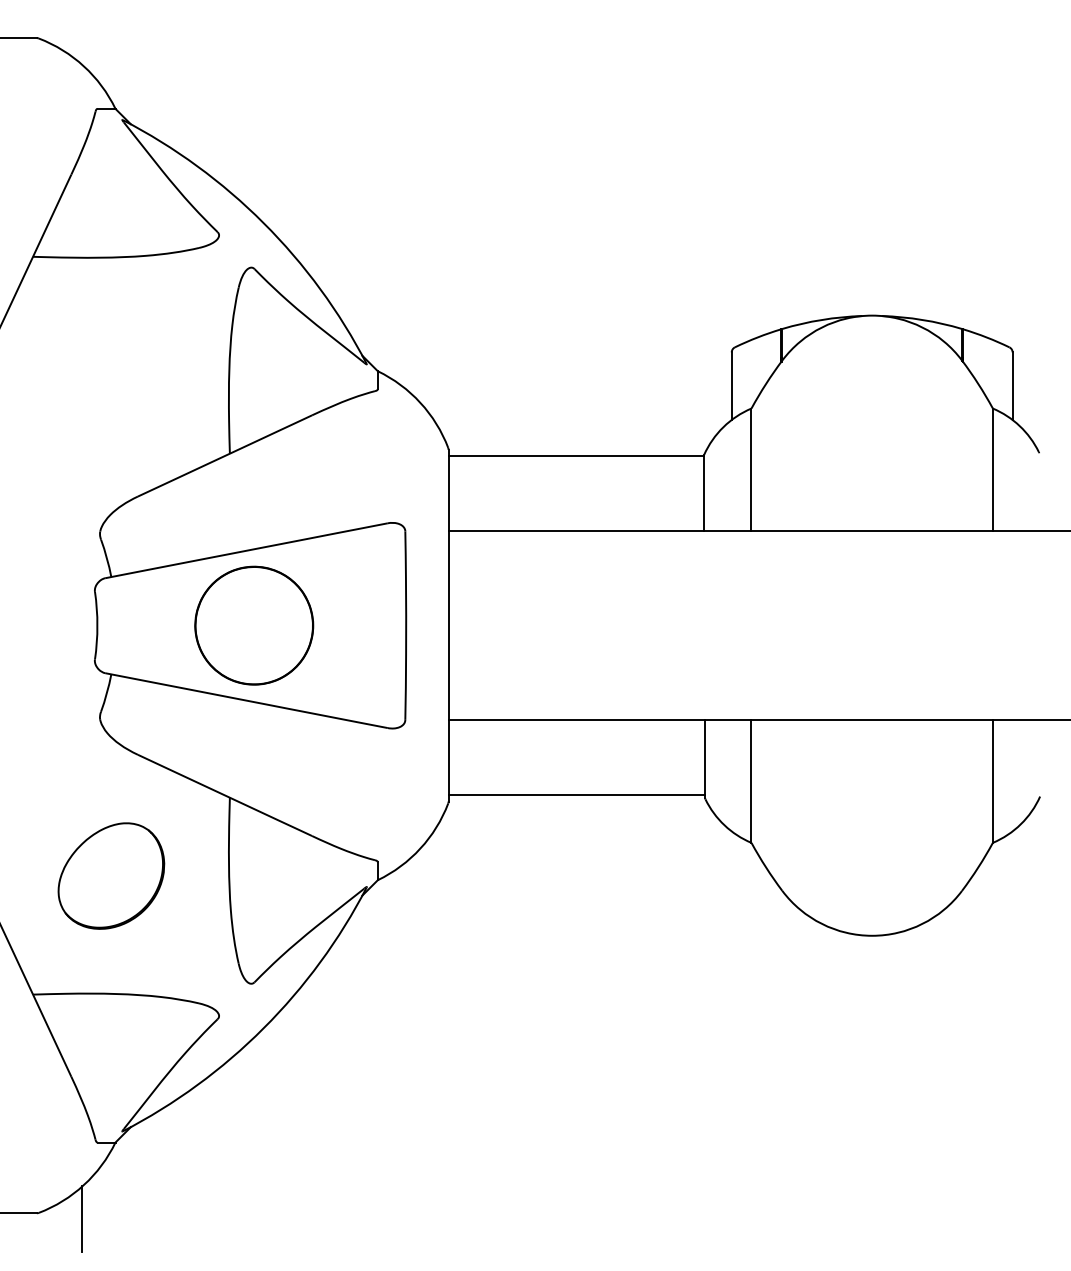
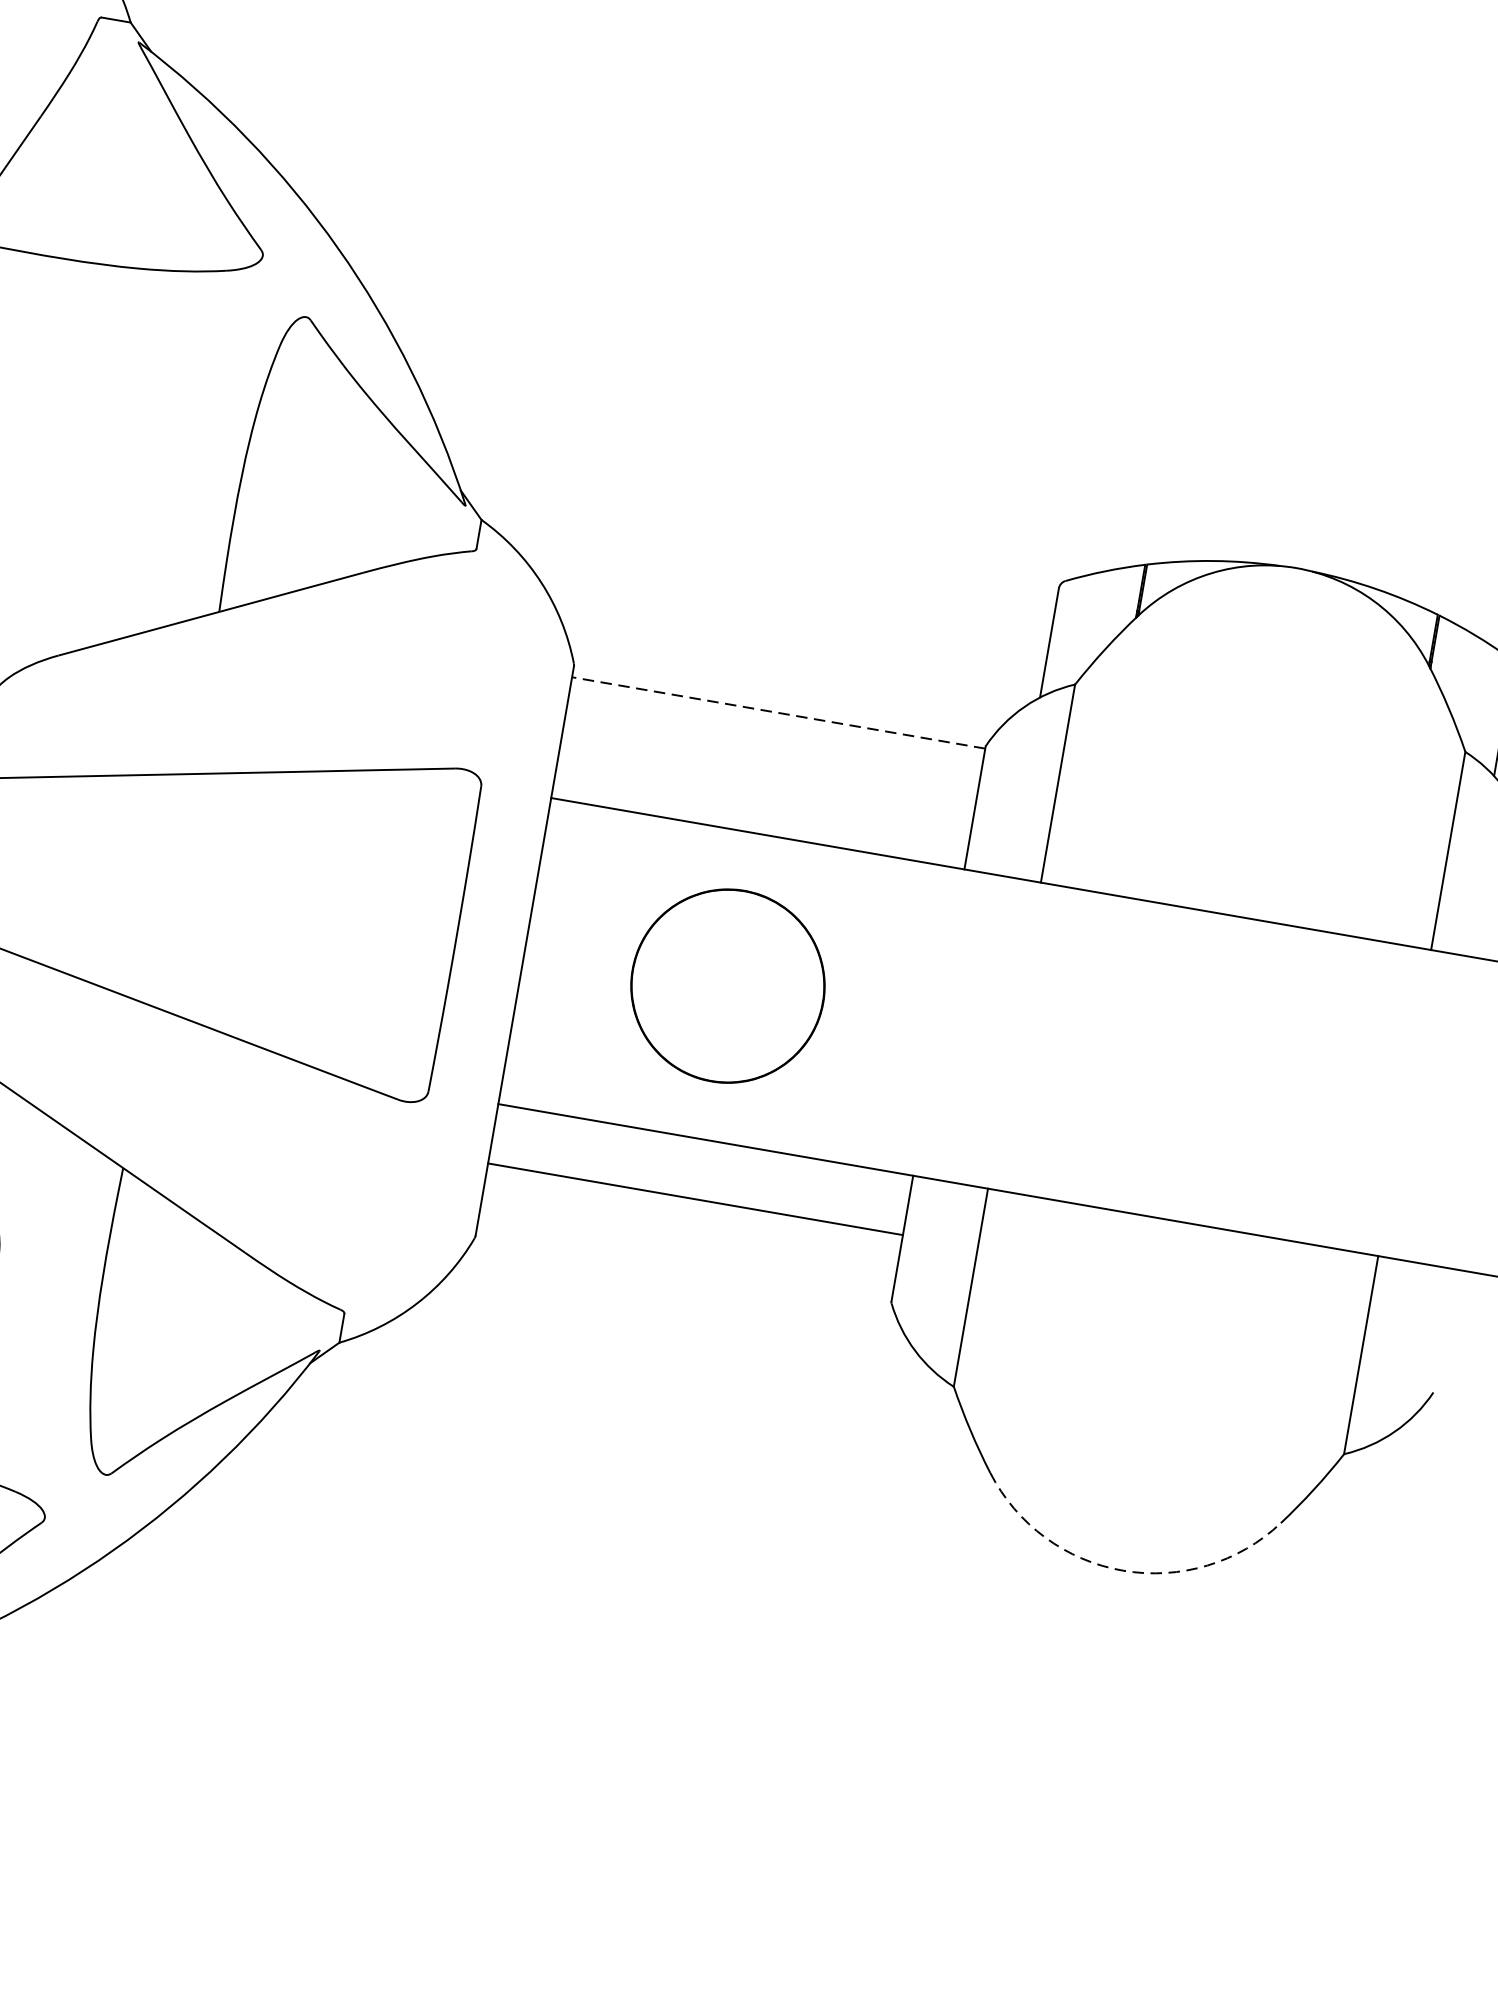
line: (576, 456) -> (778, 713), solid -> dashed
part: (254, 625) -> (728, 985), moved
line: (576, 795) -> (694, 1199), moved
arc: (872, 935) -> (1123, 1570), solid -> dashed

